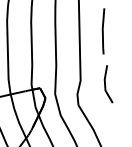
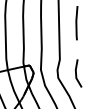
line: (105, 84) -> (76, 73), moved

